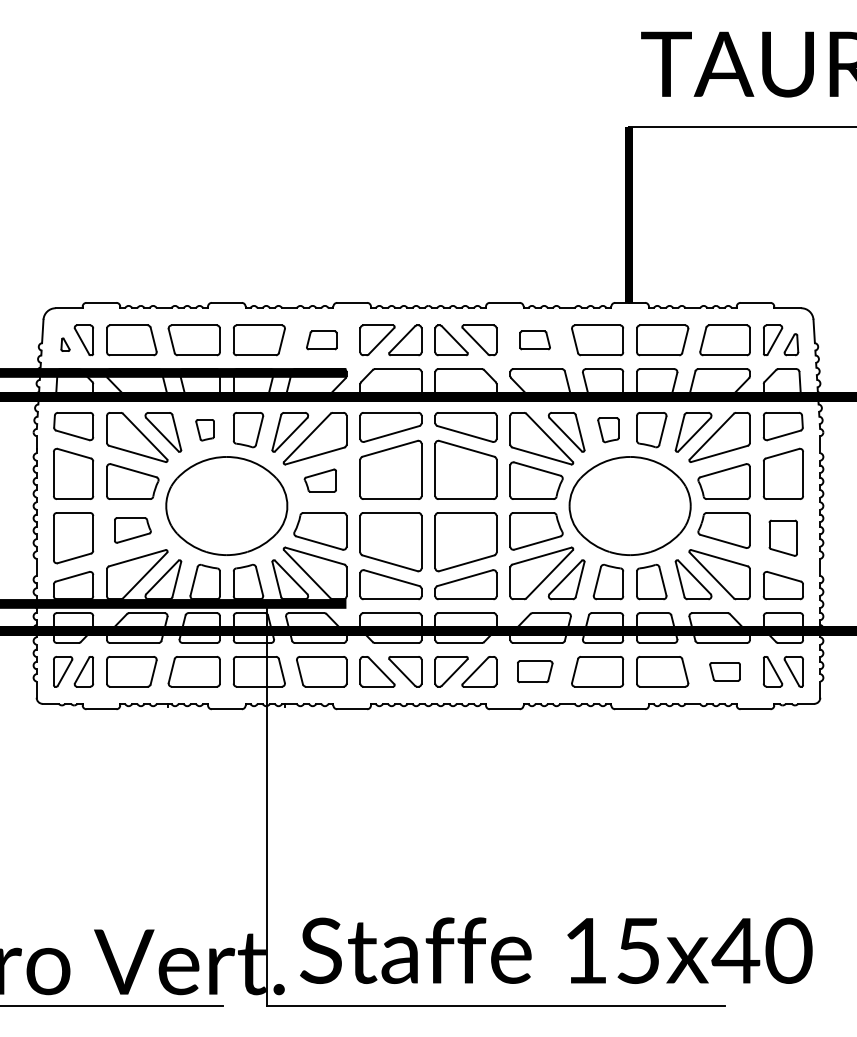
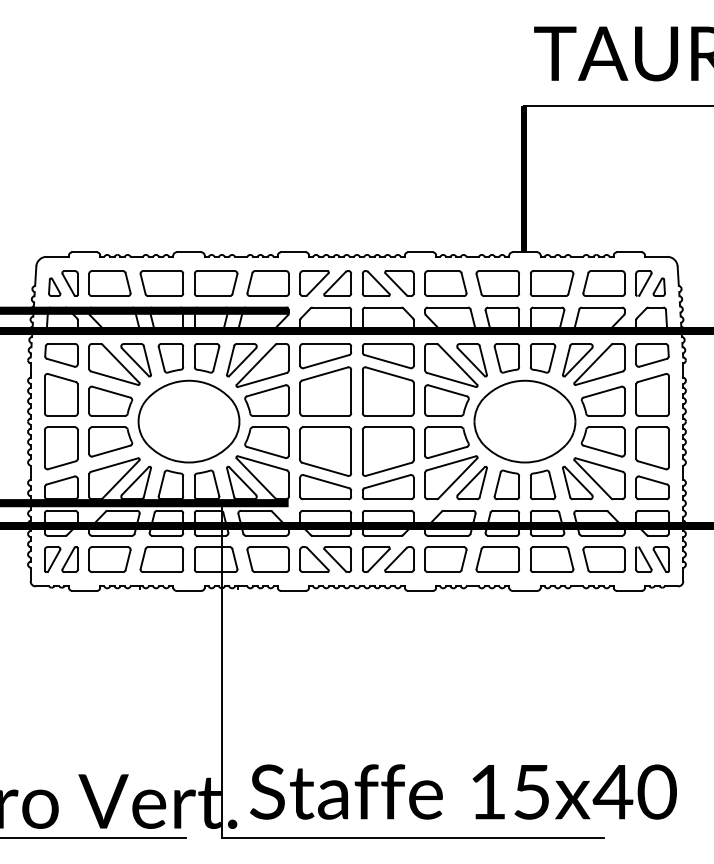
part: (321, 340) -> (267, 283), size x1.67
part: (534, 340) -> (445, 283), size x1.67
part: (65, 344) -> (54, 287), size x1.67
part: (204, 430) -> (170, 358), size x1.67
part: (608, 430) -> (506, 358), size x1.43
part: (320, 480) -> (267, 400), size x1.67
part: (132, 530) -> (110, 441), size x1.43
part: (782, 538) -> (651, 448), size x1.43
part: (534, 671) -> (445, 559), size x1.43
part: (724, 671) -> (603, 559), size x1.67

